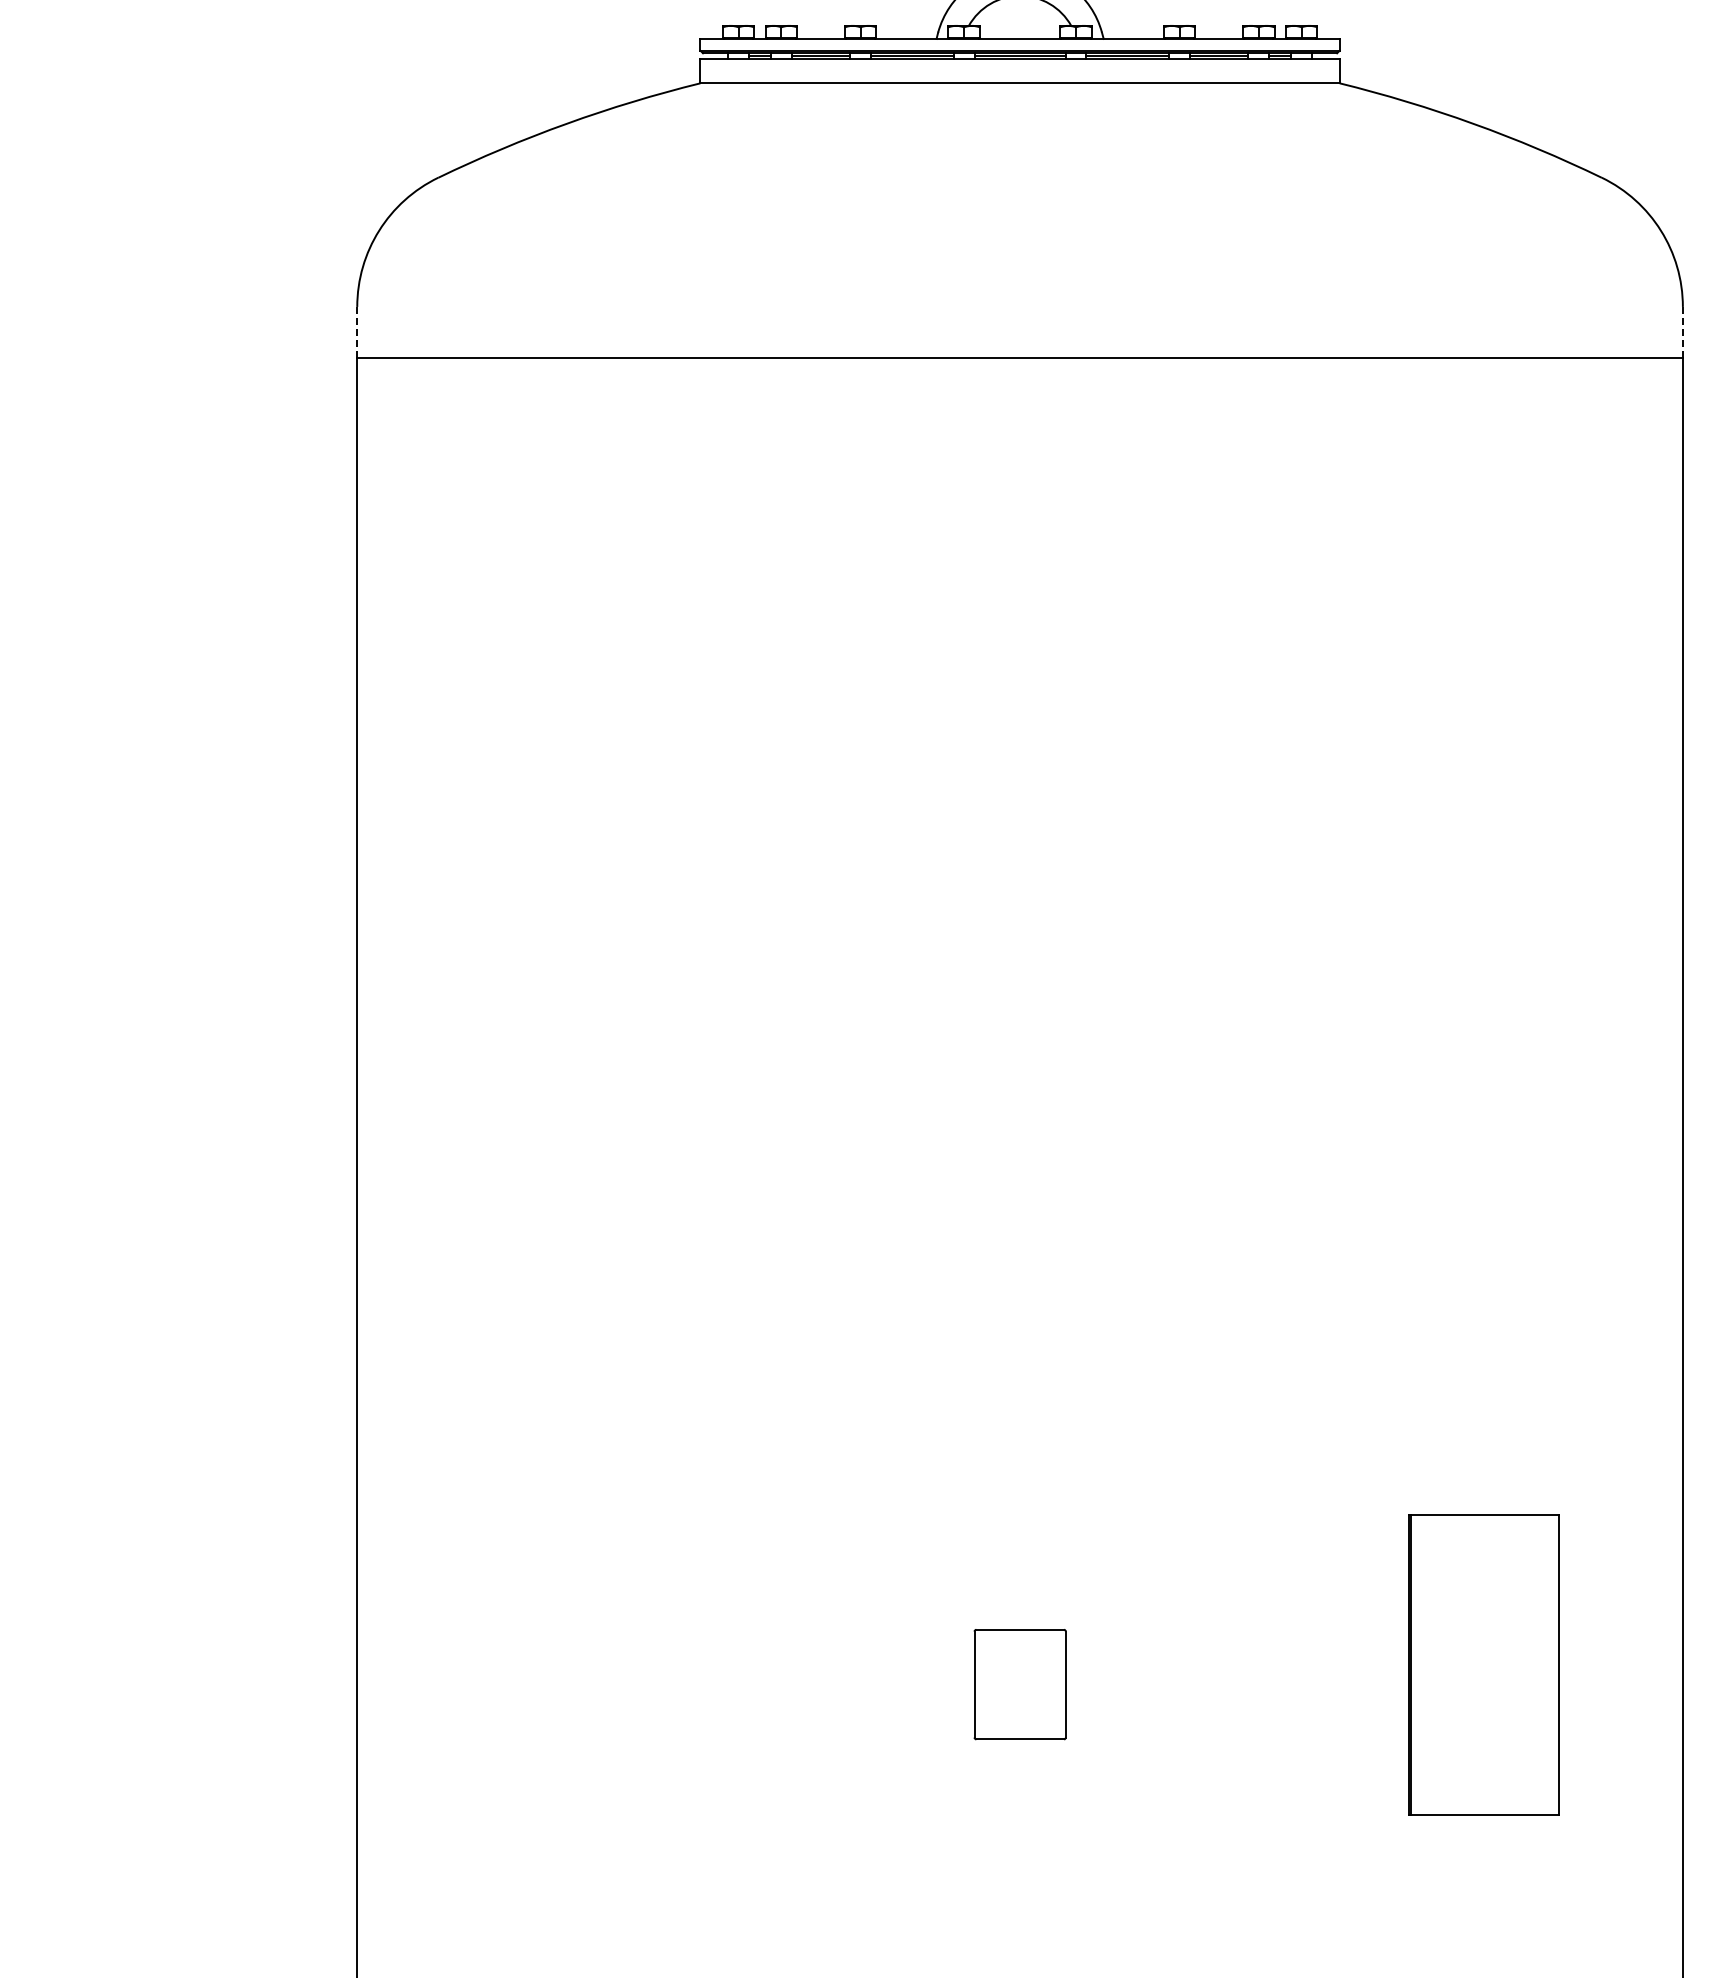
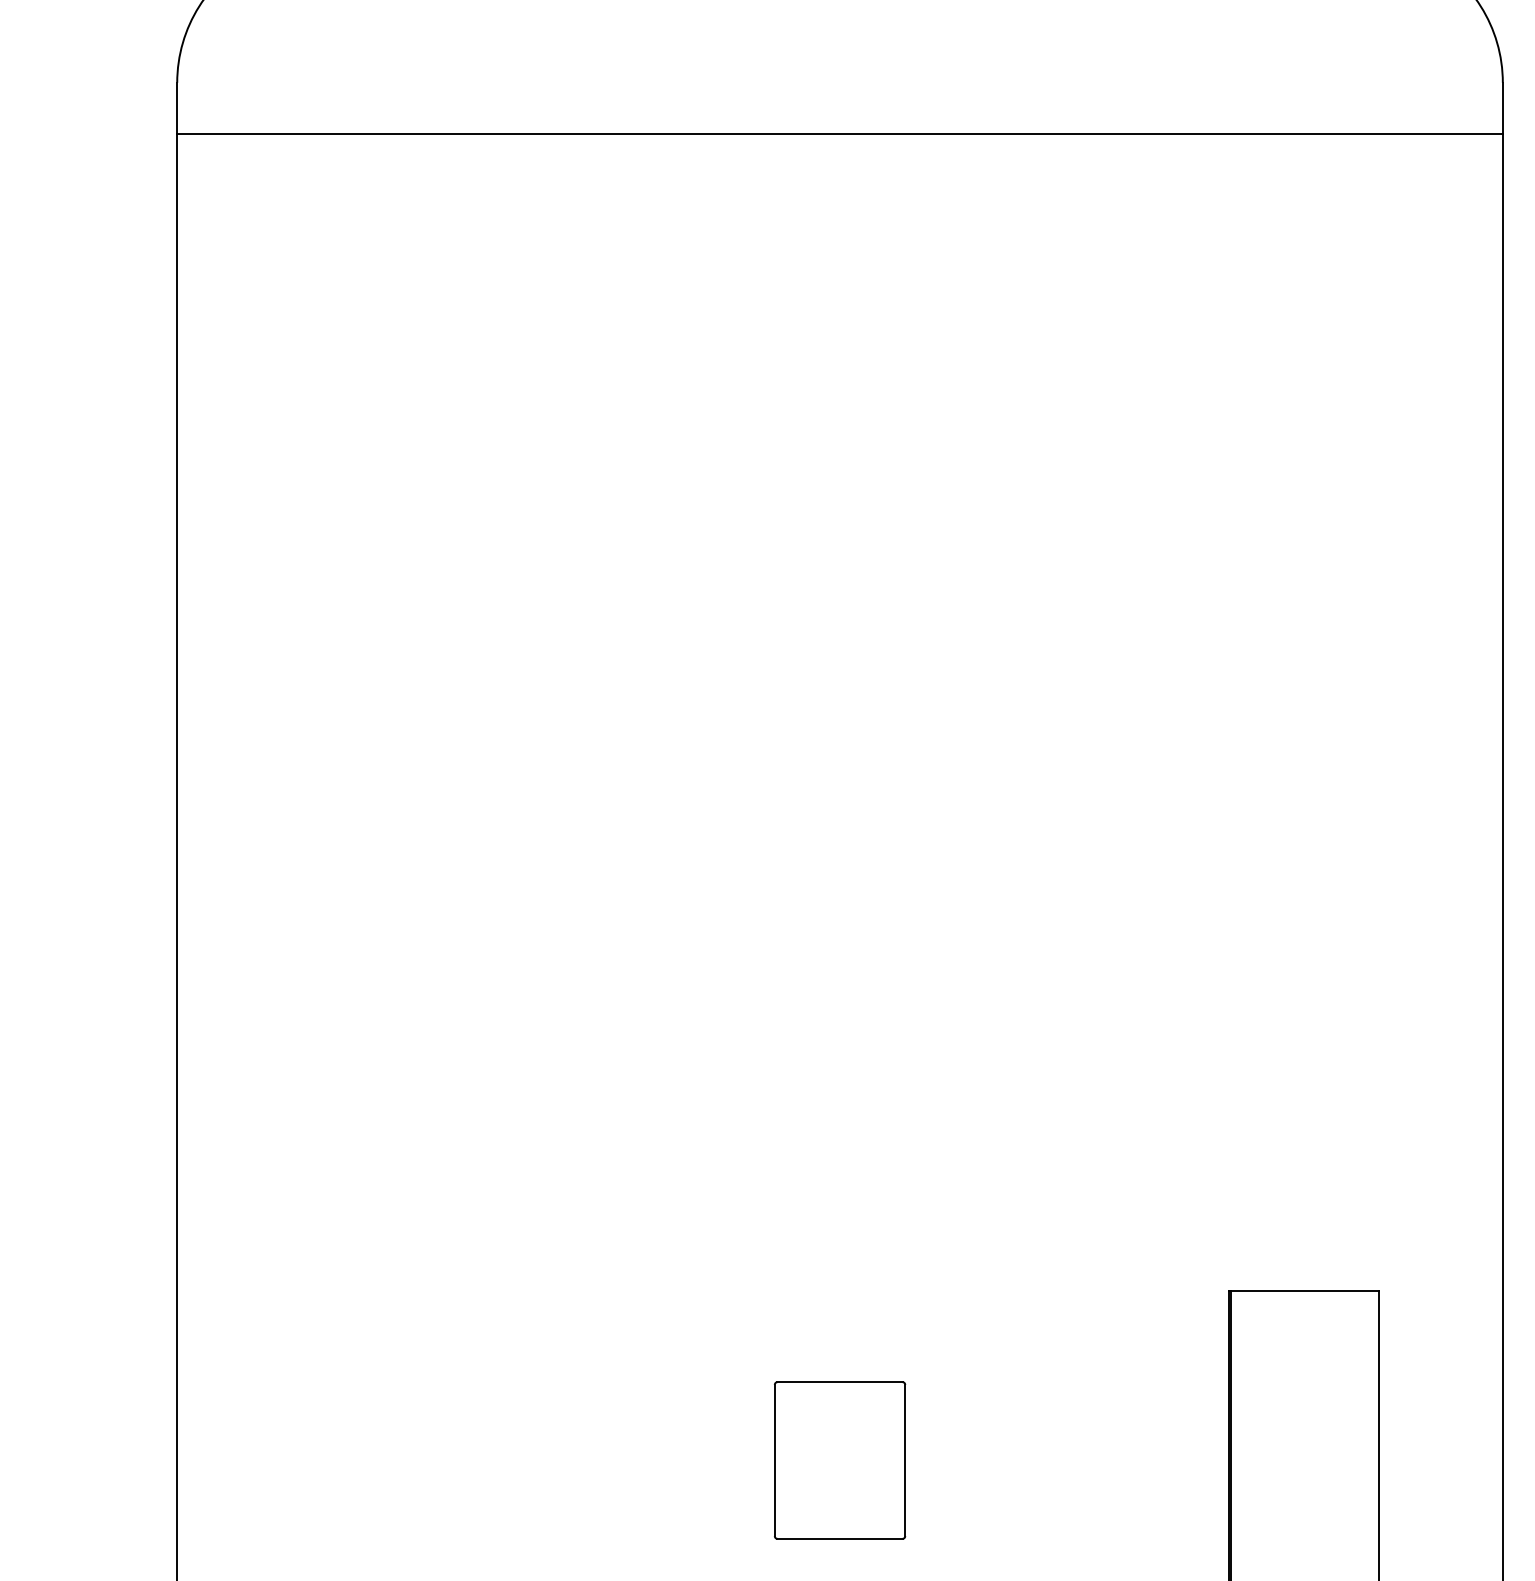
line: (357, 332) -> (177, 108), dashed -> solid
line: (1682, 332) -> (1502, 108), dashed -> solid
part: (1020, 1684) -> (840, 1460), size x1.43

